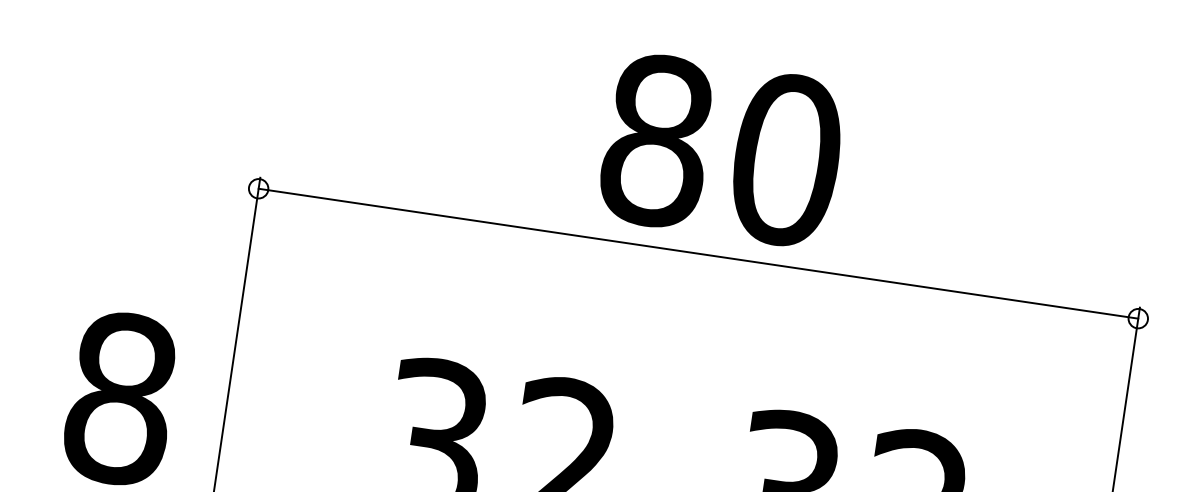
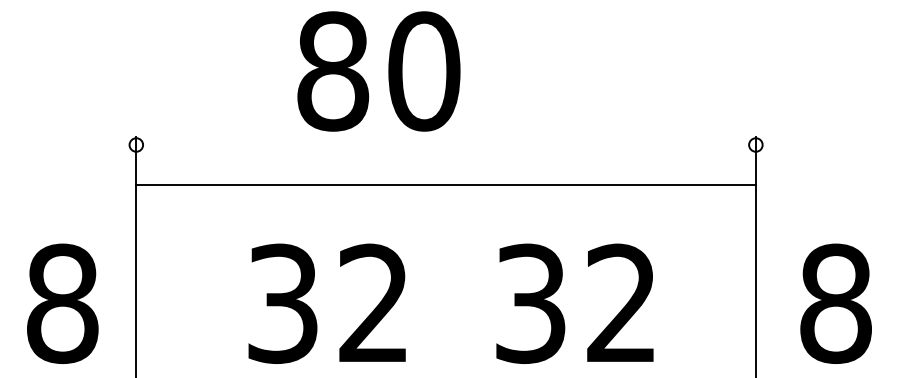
text: (721, 150) -> (378, 71), moved
line: (697, 254) -> (445, 185), moved

